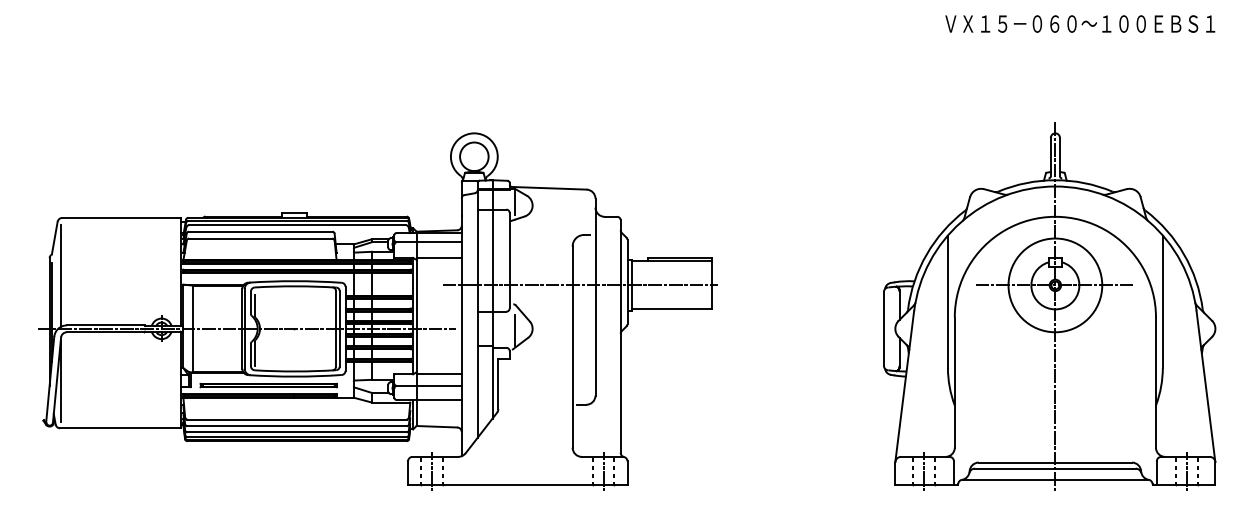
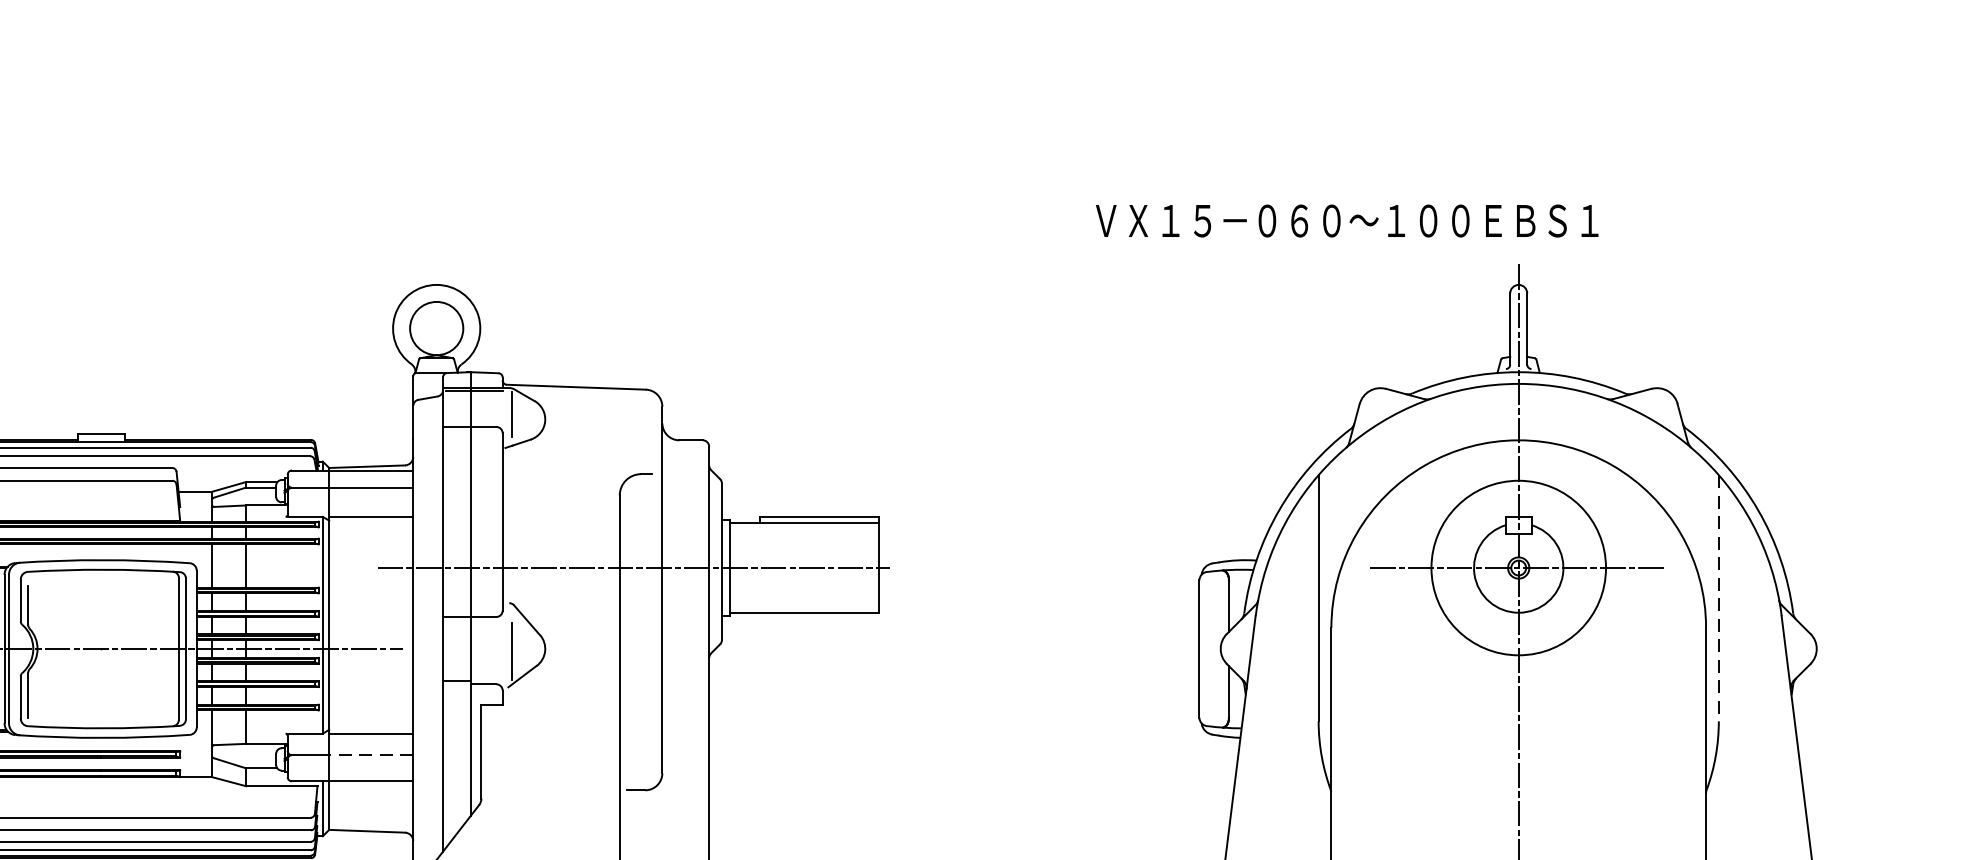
text: (1080, 23) -> (1347, 219), moved
line: (1162, 302) -> (1718, 599), solid -> dashed
line: (439, 385) -> (371, 754), solid -> dashed

